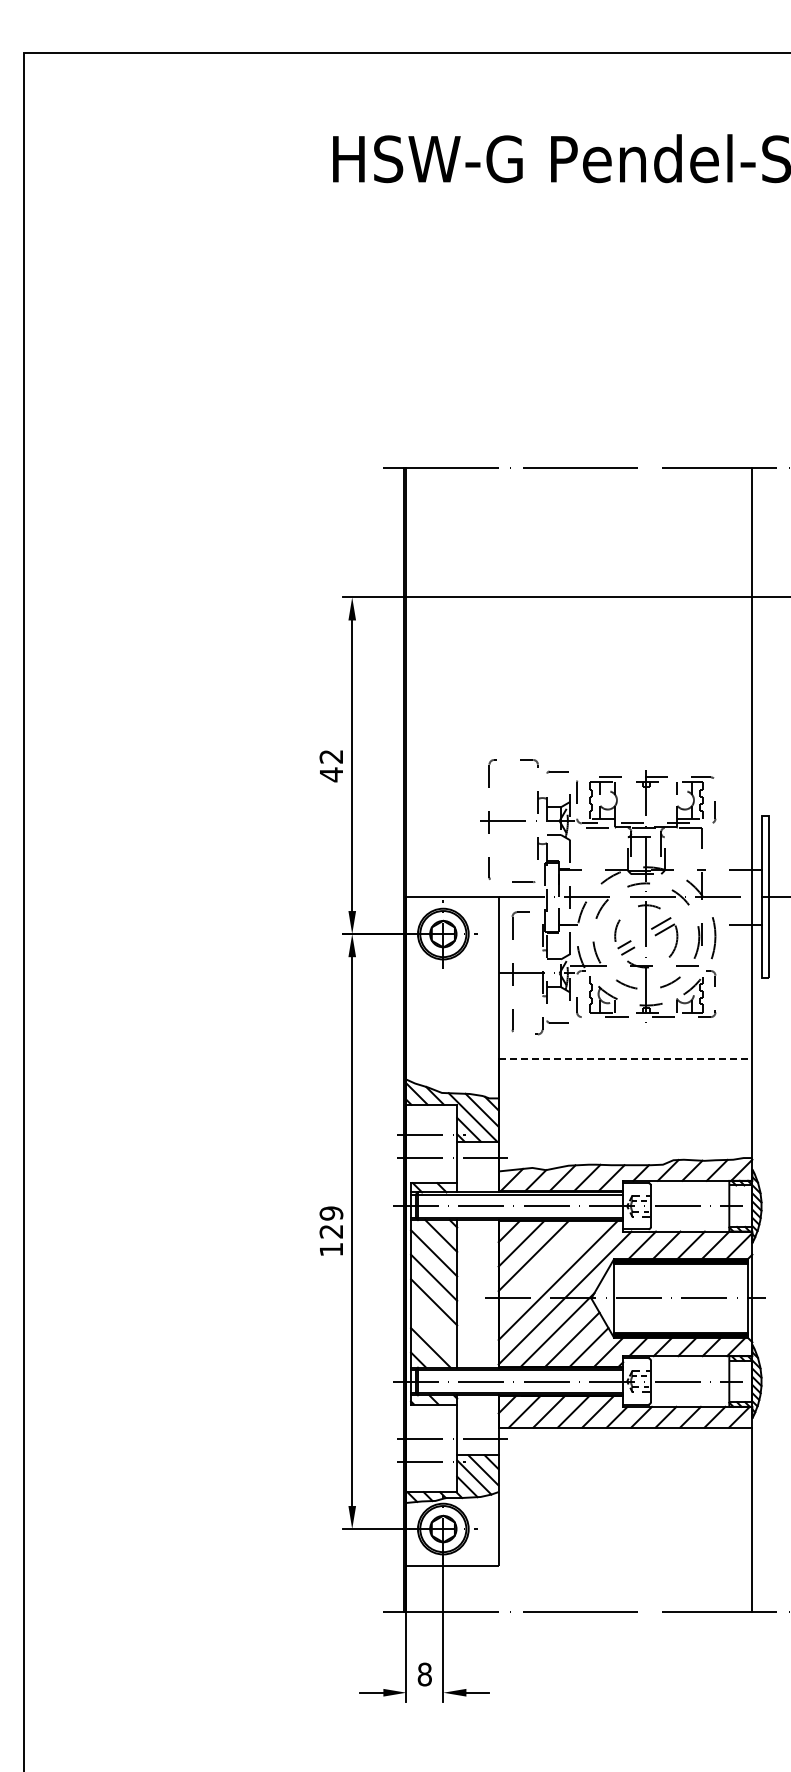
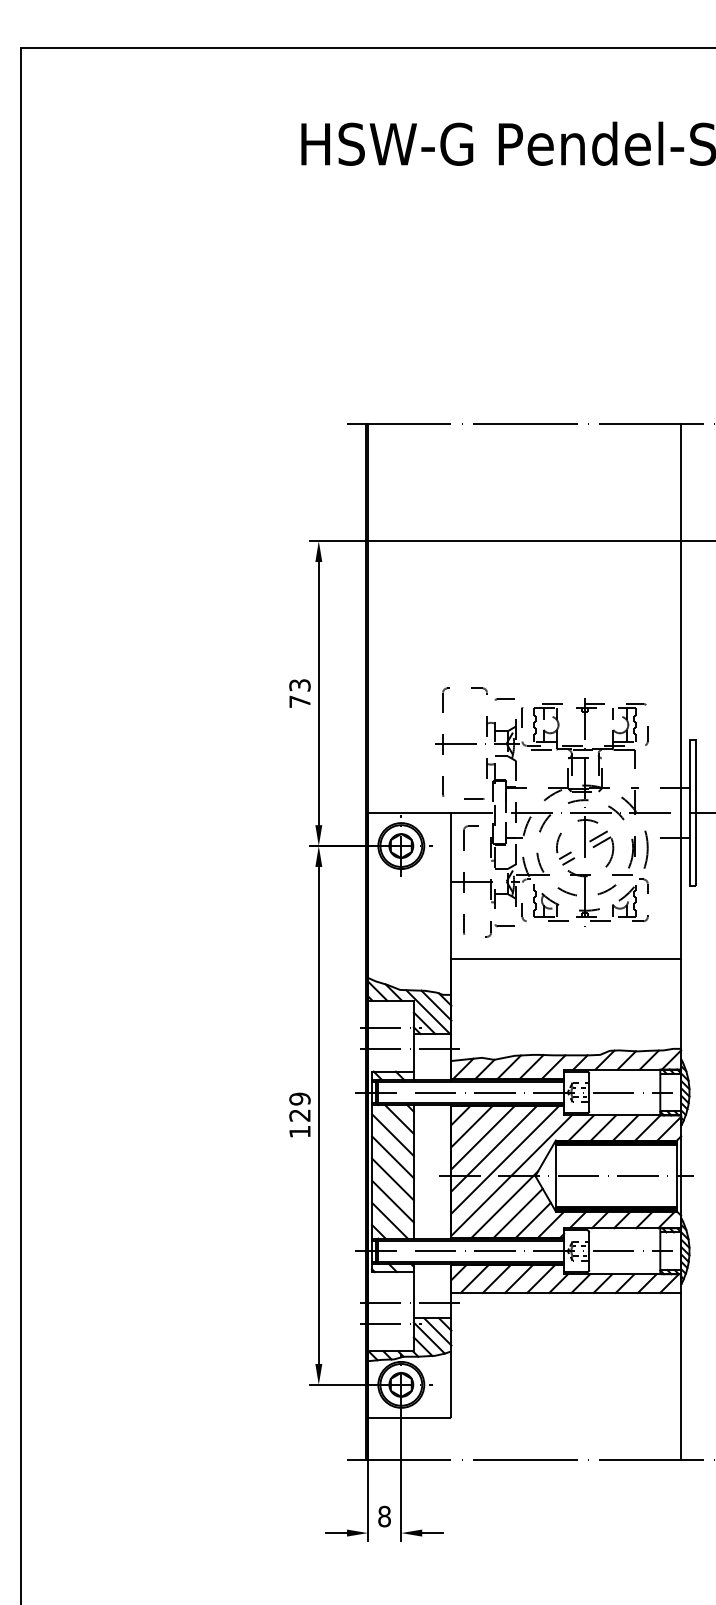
text: (331, 766) -> (300, 694), 42 -> 73
line: (625, 1058) -> (566, 958), dashed -> solid
line: (545, 1268) -> (493, 1148), added
line: (434, 1326) -> (393, 1201), added

